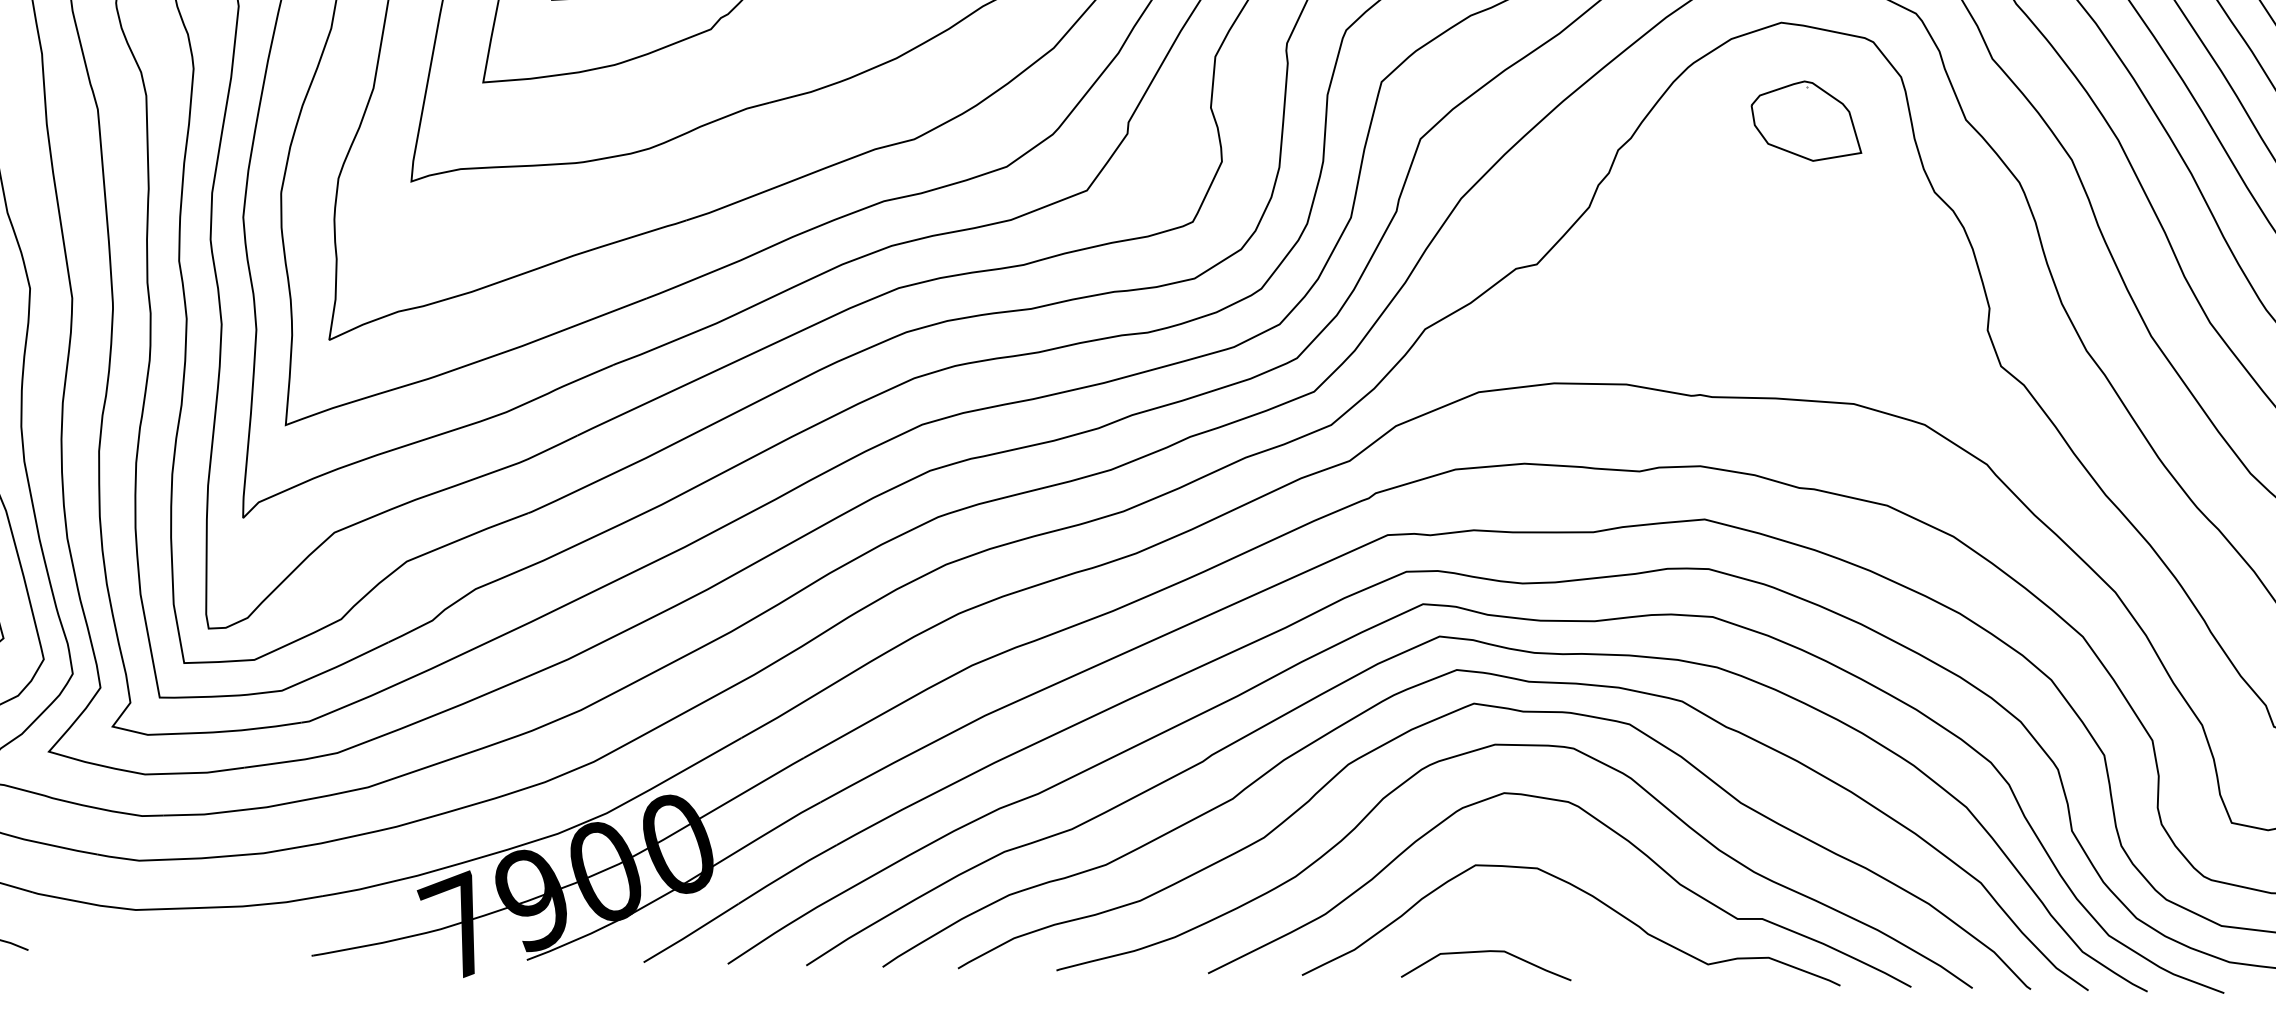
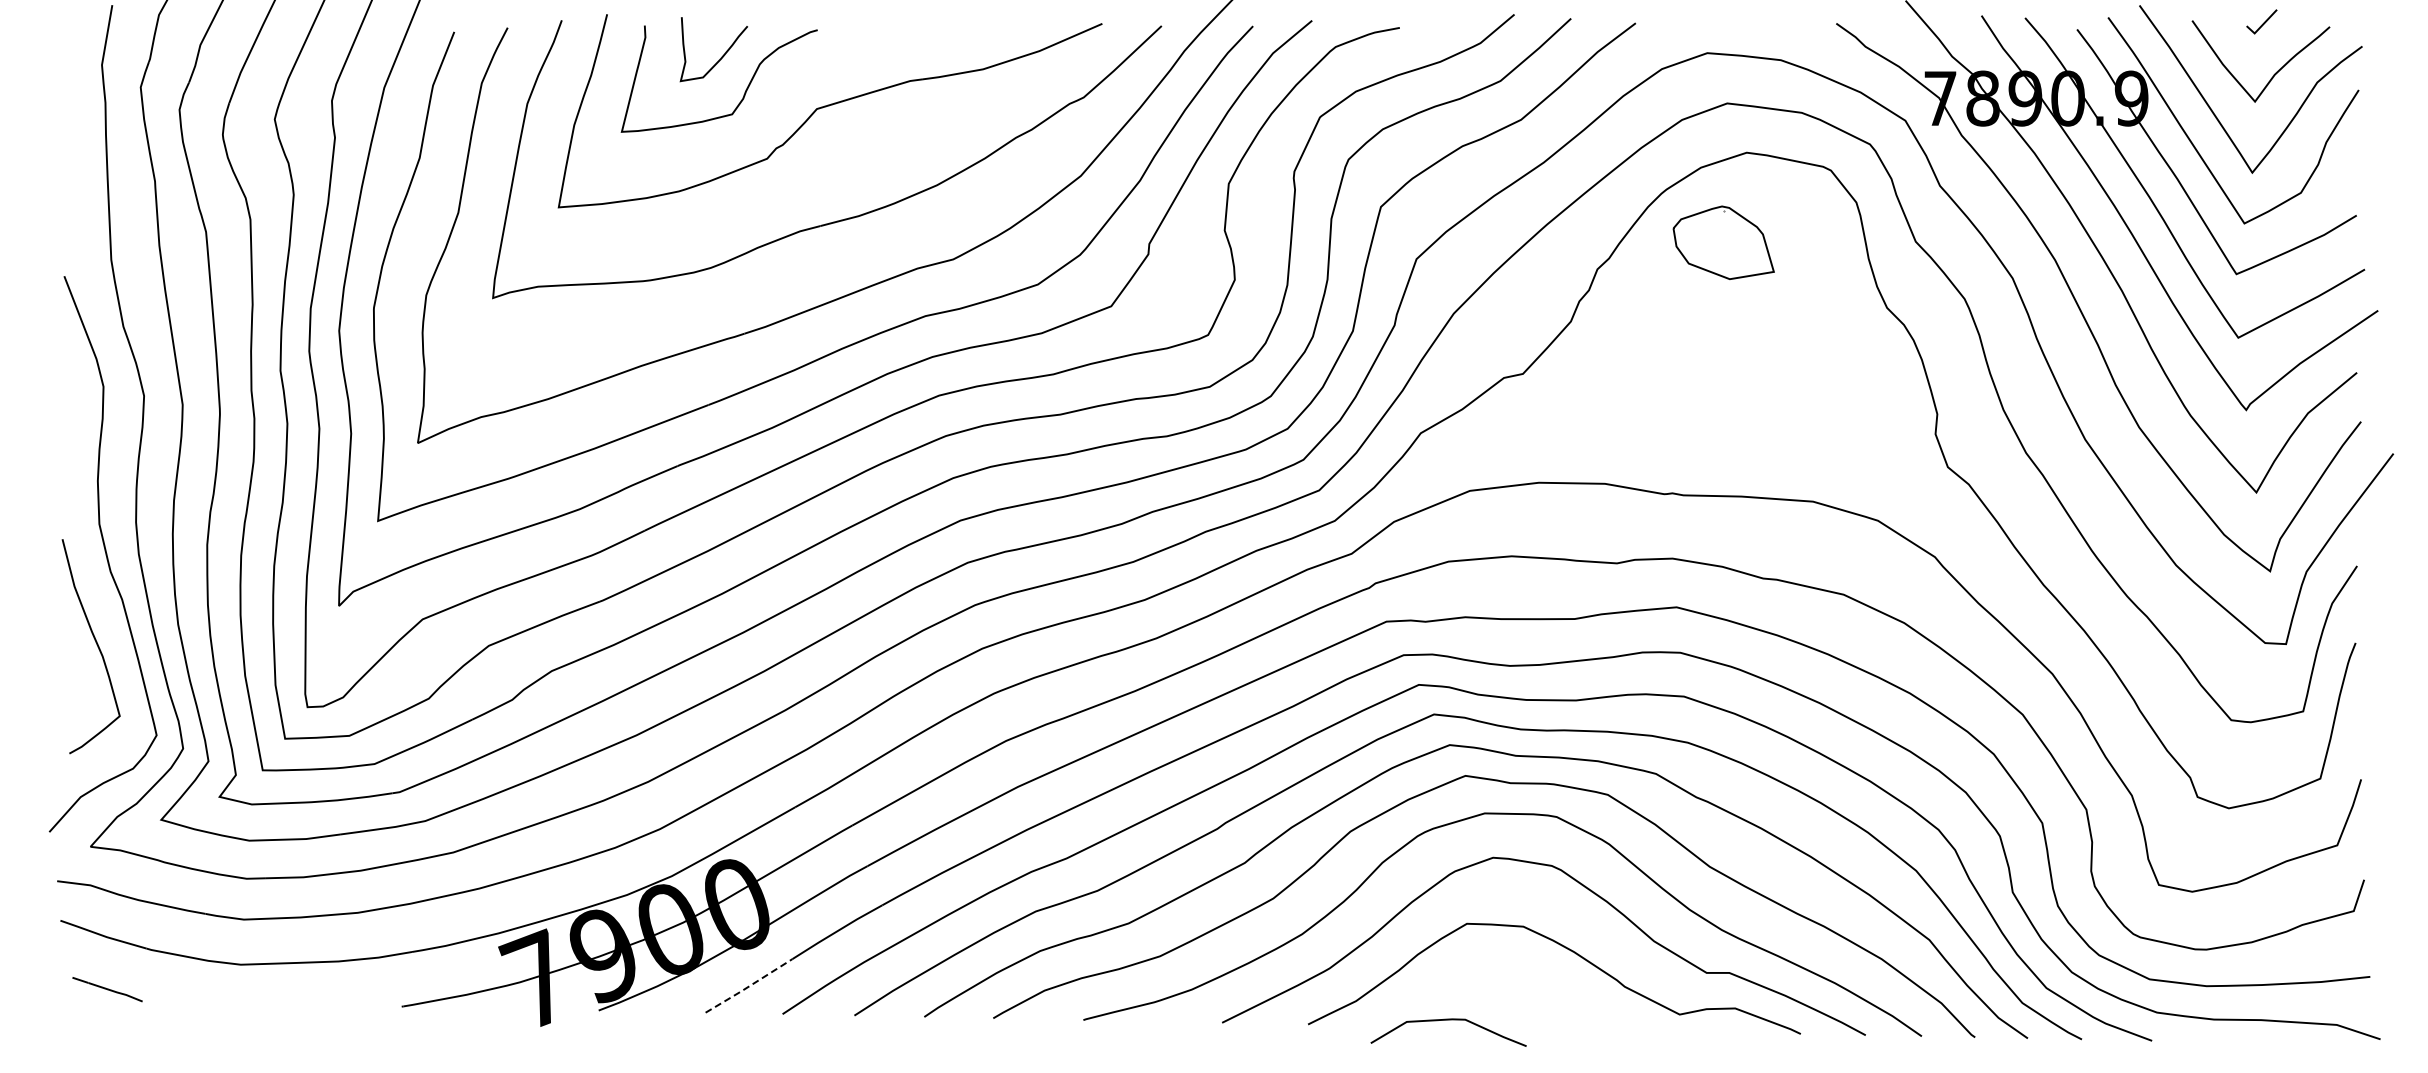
part: (1806, 120) -> (1723, 242), moved
line: (690, 933) -> (748, 986), solid -> dashed
curve: (1486, 952) -> (1448, 1020), moved

